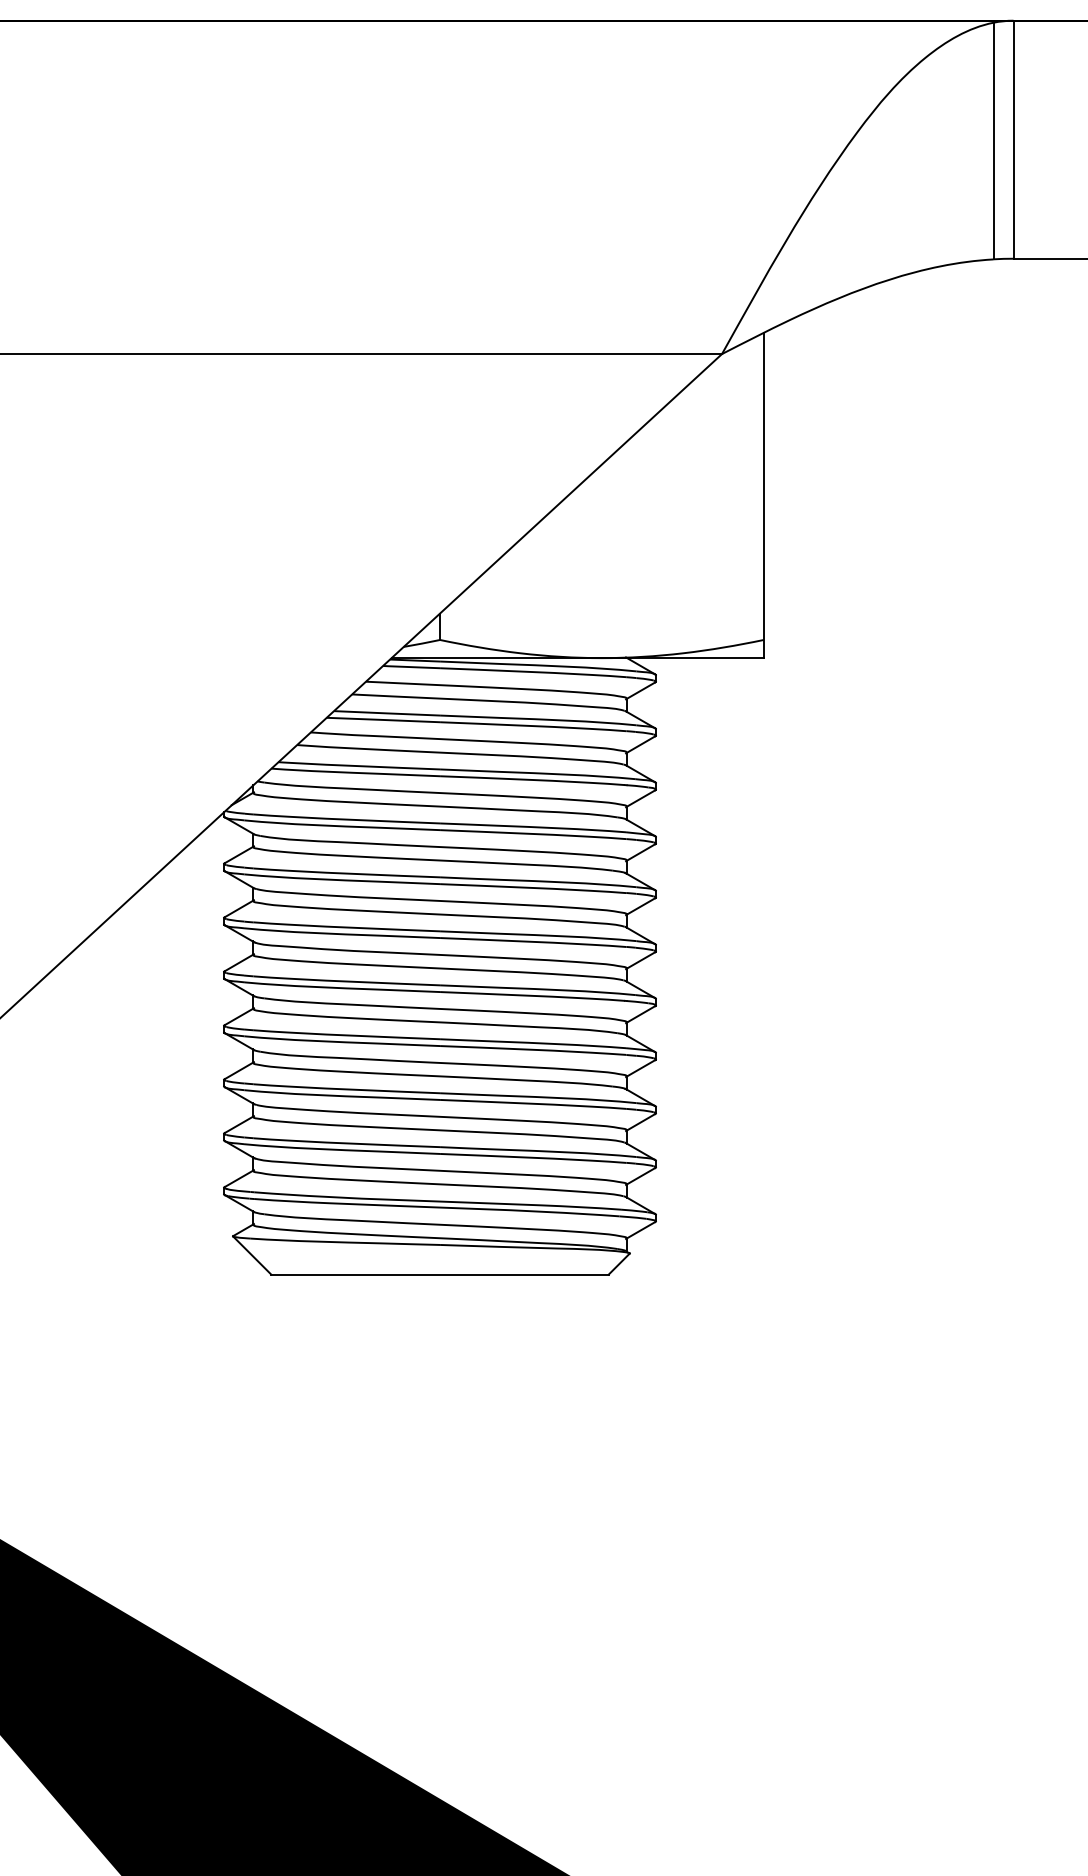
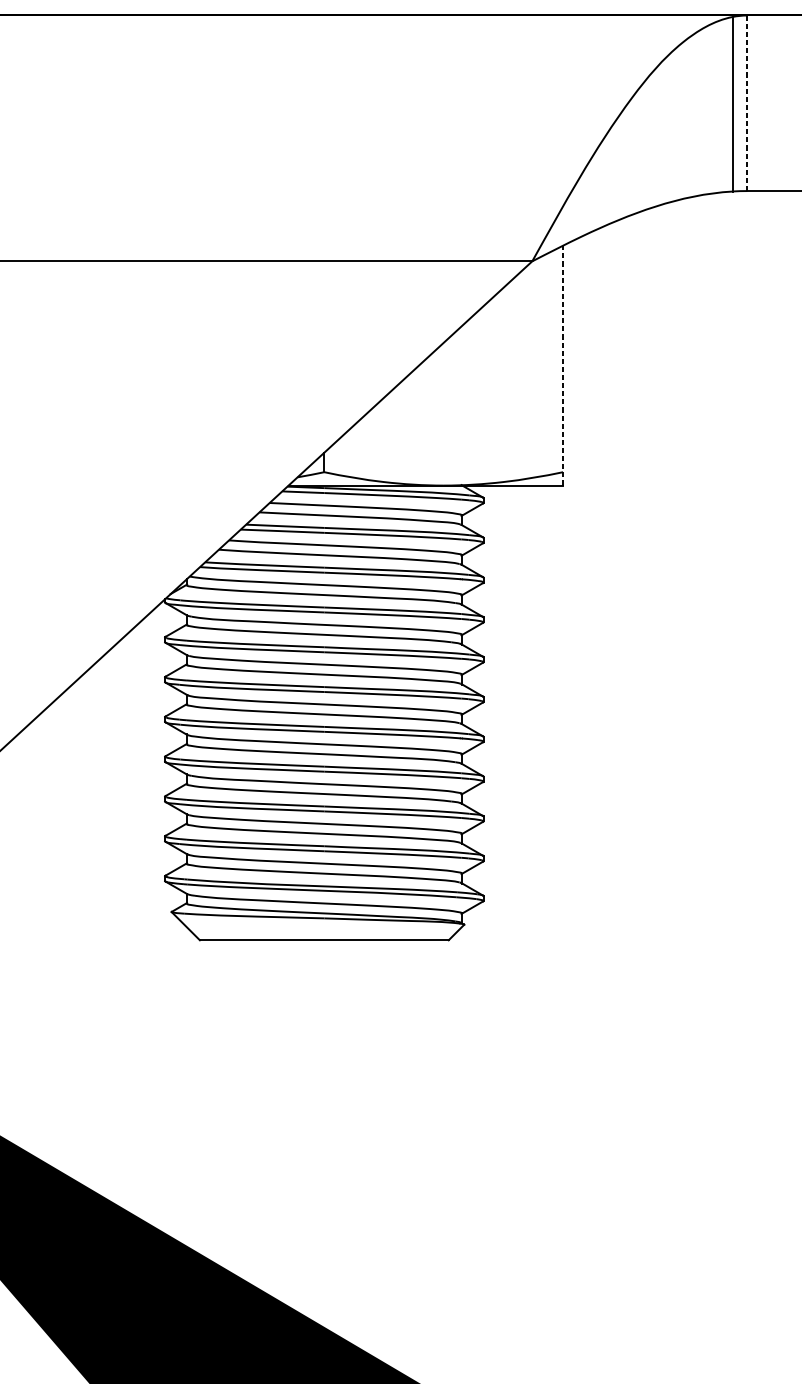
line: (1013, 139) -> (747, 103), solid -> dashed
line: (763, 495) -> (562, 365), solid -> dashed

